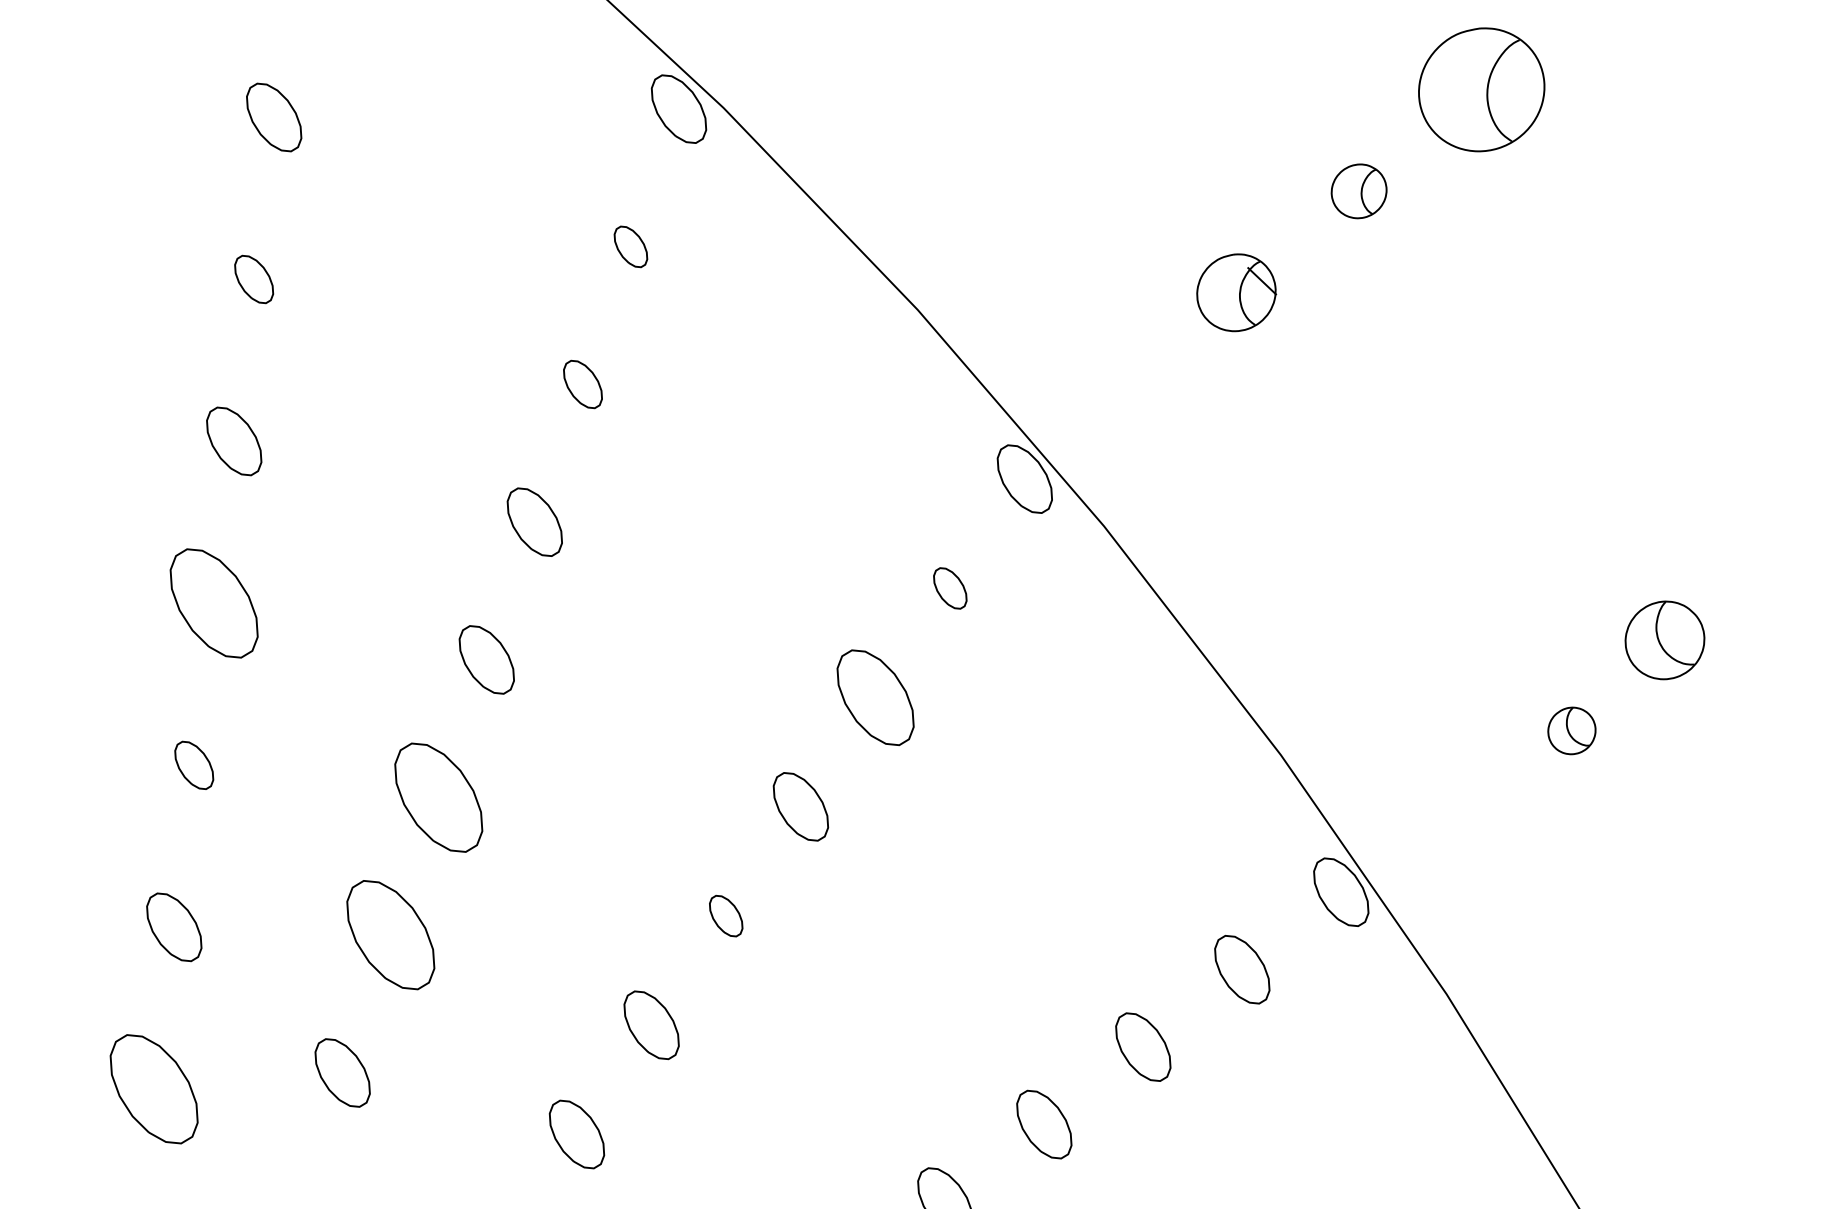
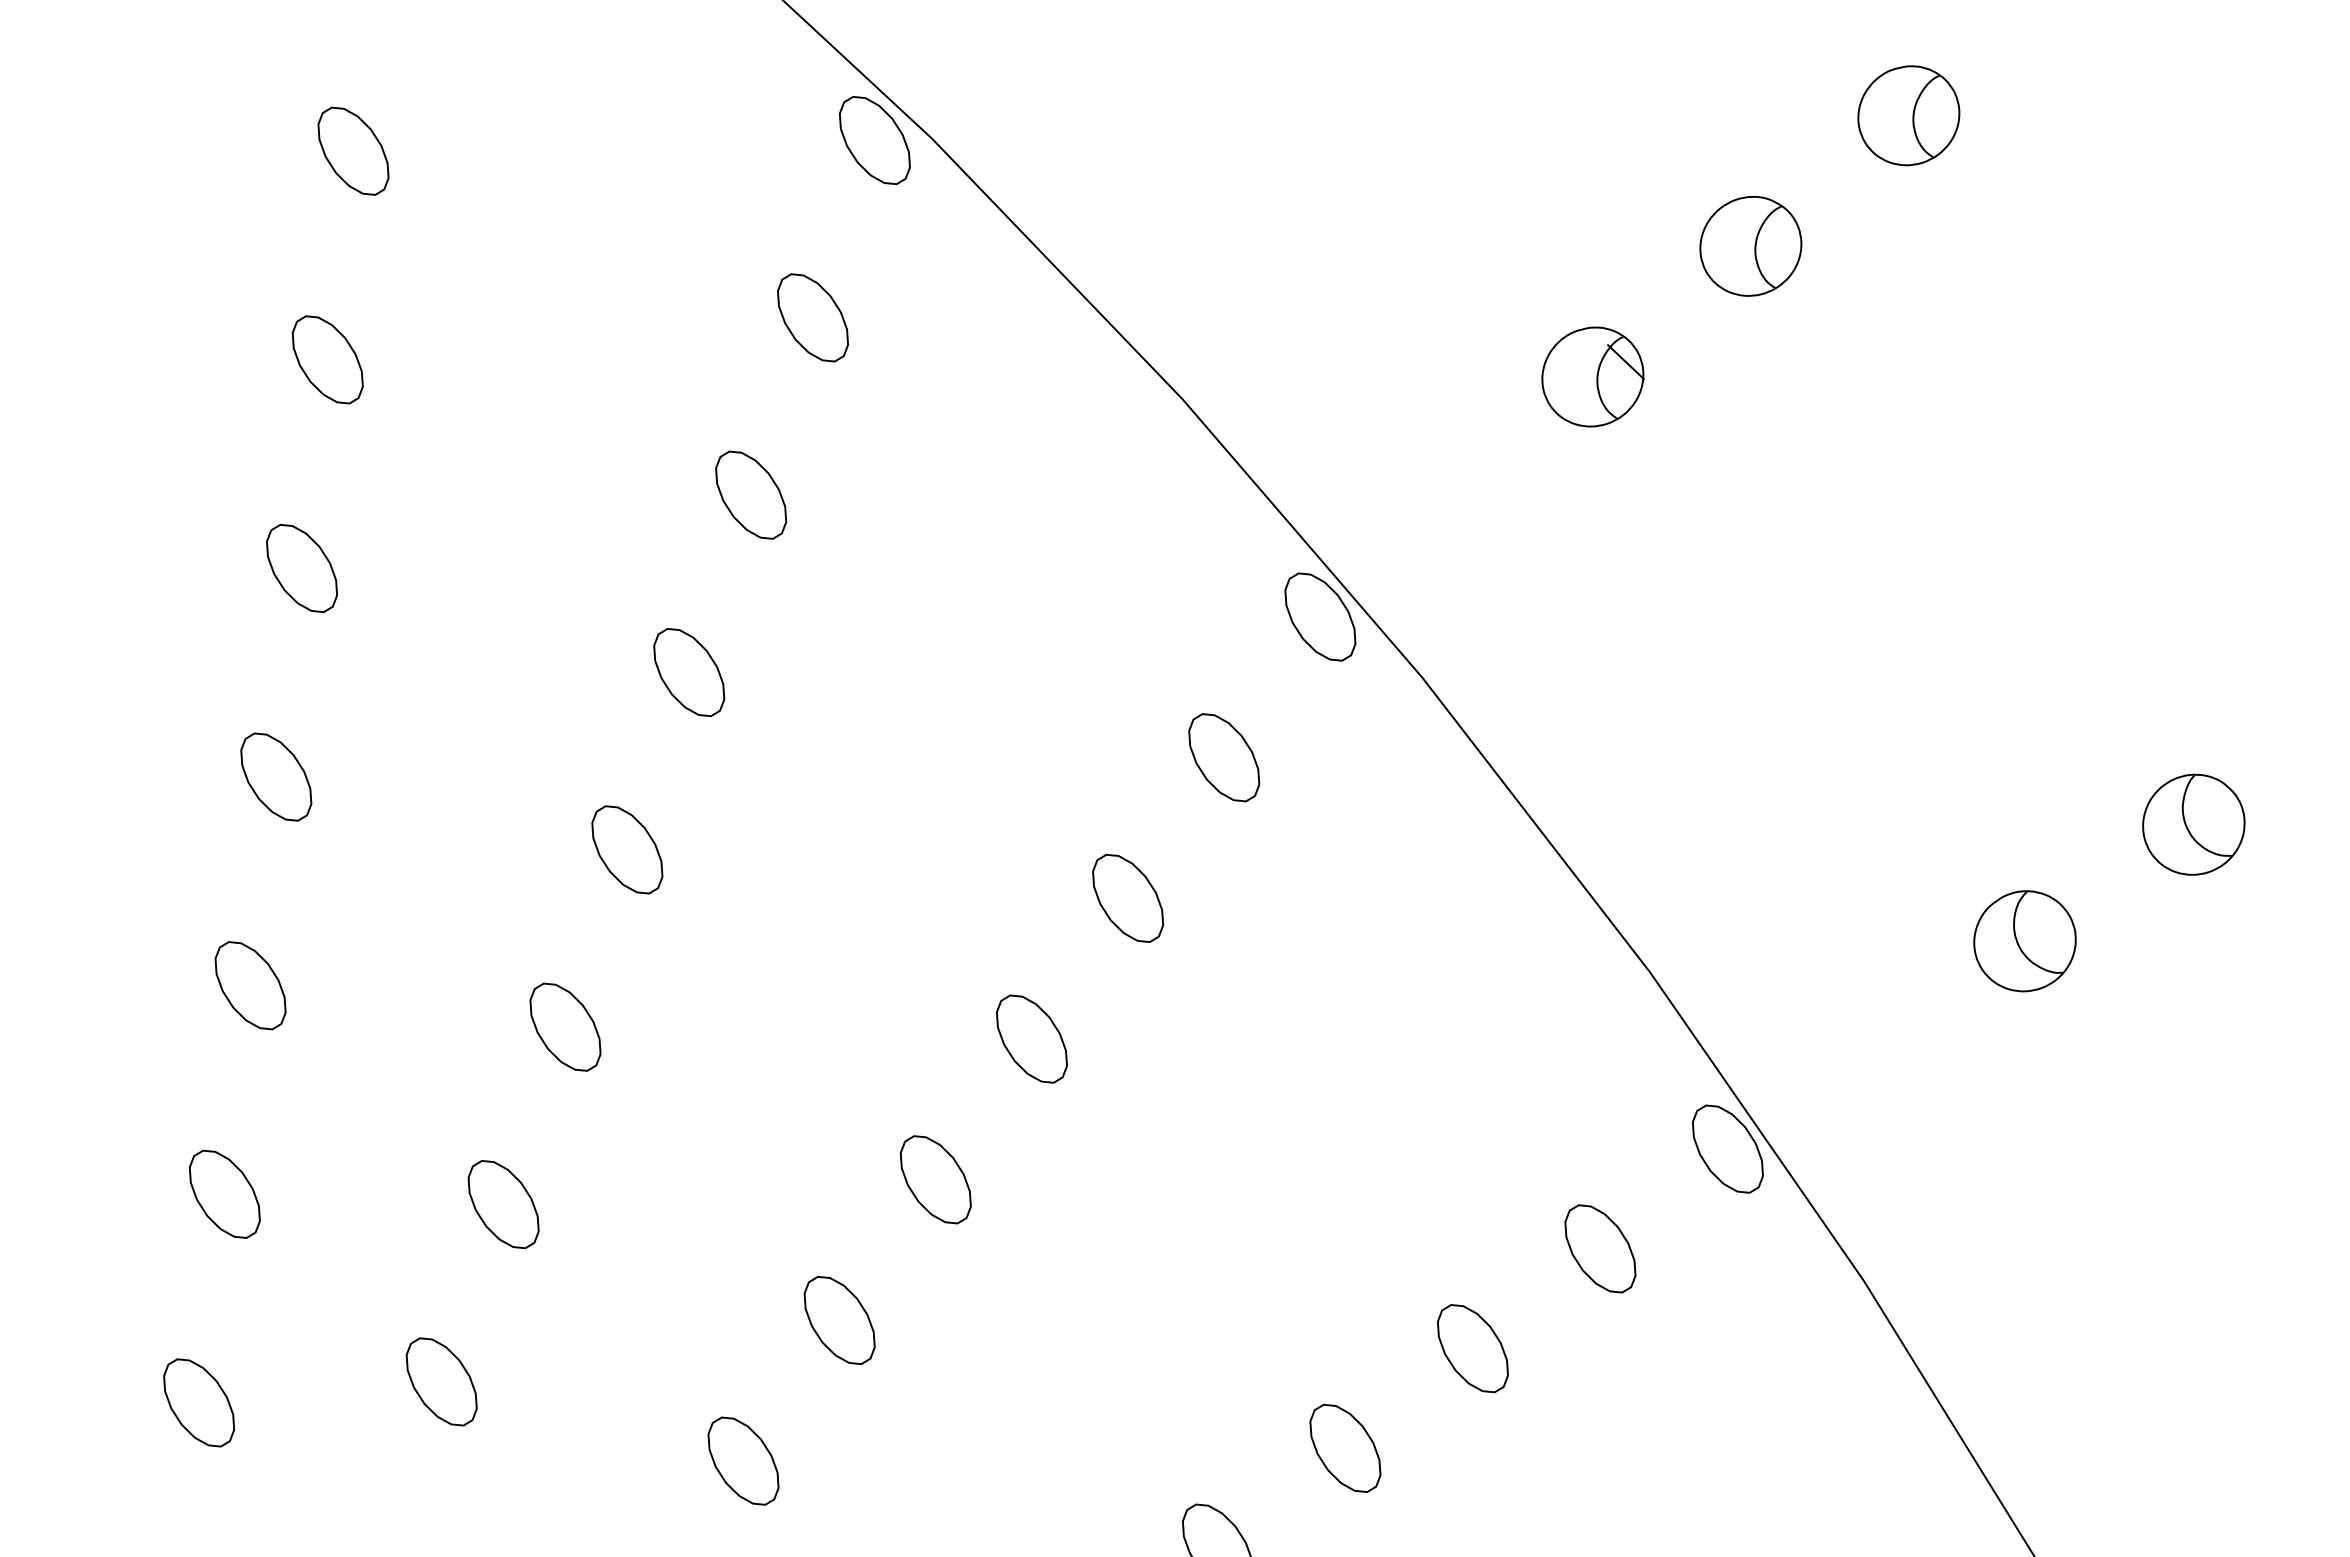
part: (1481, 89) -> (1908, 115), size x0.62
part: (1358, 191) -> (1750, 246), size x1.43
part: (630, 246) -> (812, 317), size x1.67
part: (254, 279) -> (327, 359), size x1.43
part: (583, 384) -> (751, 494), size x1.43
part: (950, 588) -> (1224, 757), size x1.67
part: (214, 602) -> (276, 776), size x0.62
part: (1664, 640) -> (2193, 824), moved
part: (875, 696) -> (1127, 897), size x0.71
part: (1571, 731) -> (2024, 941), size x1.67
part: (194, 765) -> (250, 985), size x1.43
part: (438, 797) -> (565, 1026), size x0.62
part: (726, 915) -> (935, 1179), size x1.67
part: (390, 935) -> (503, 1204), size x0.62
part: (154, 1088) -> (199, 1402), size x0.62

